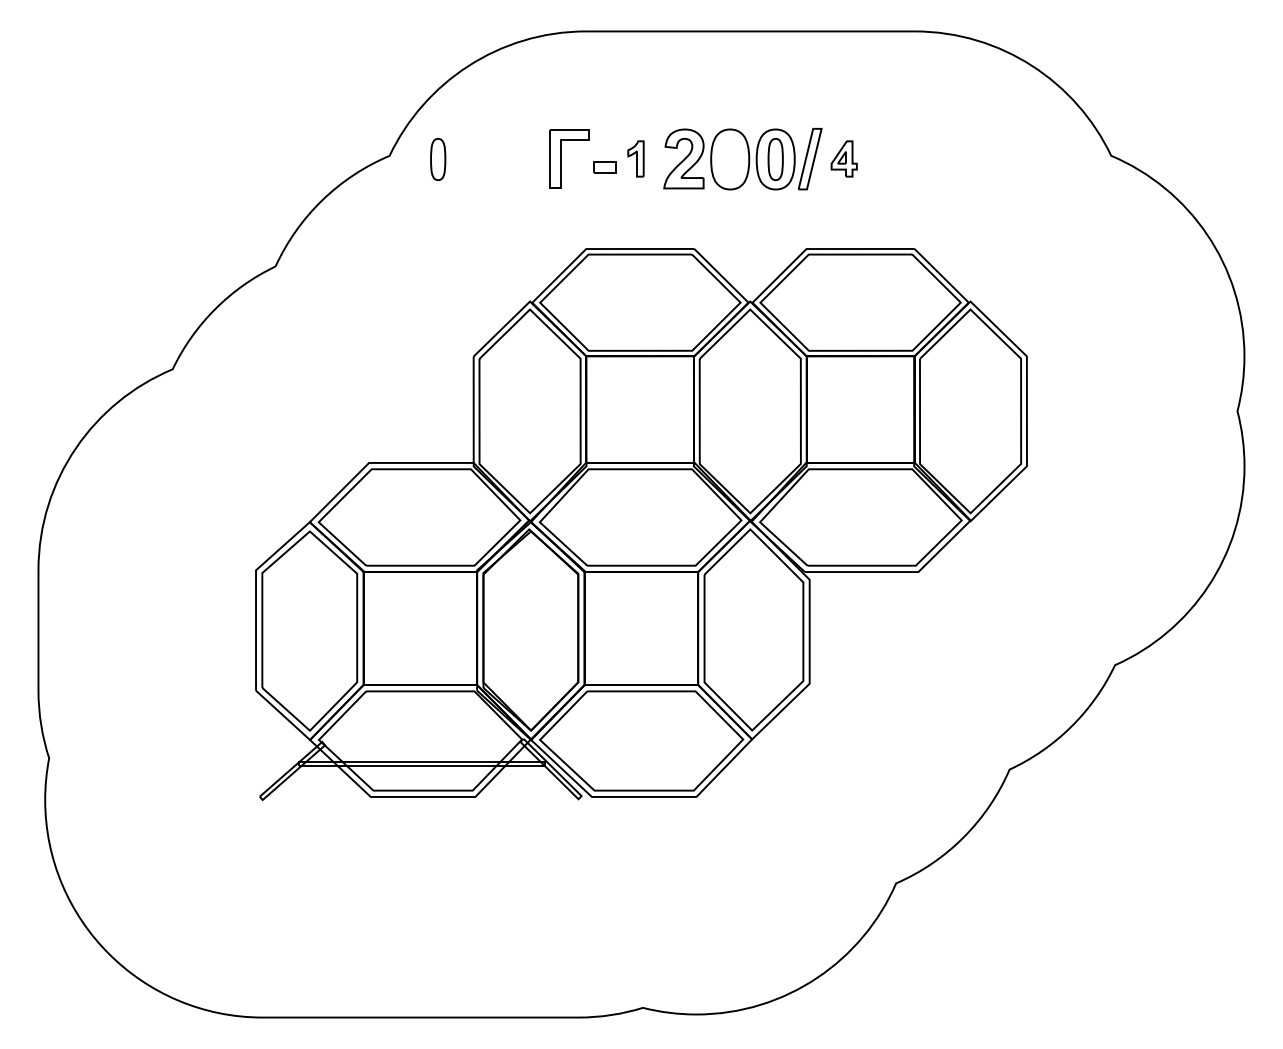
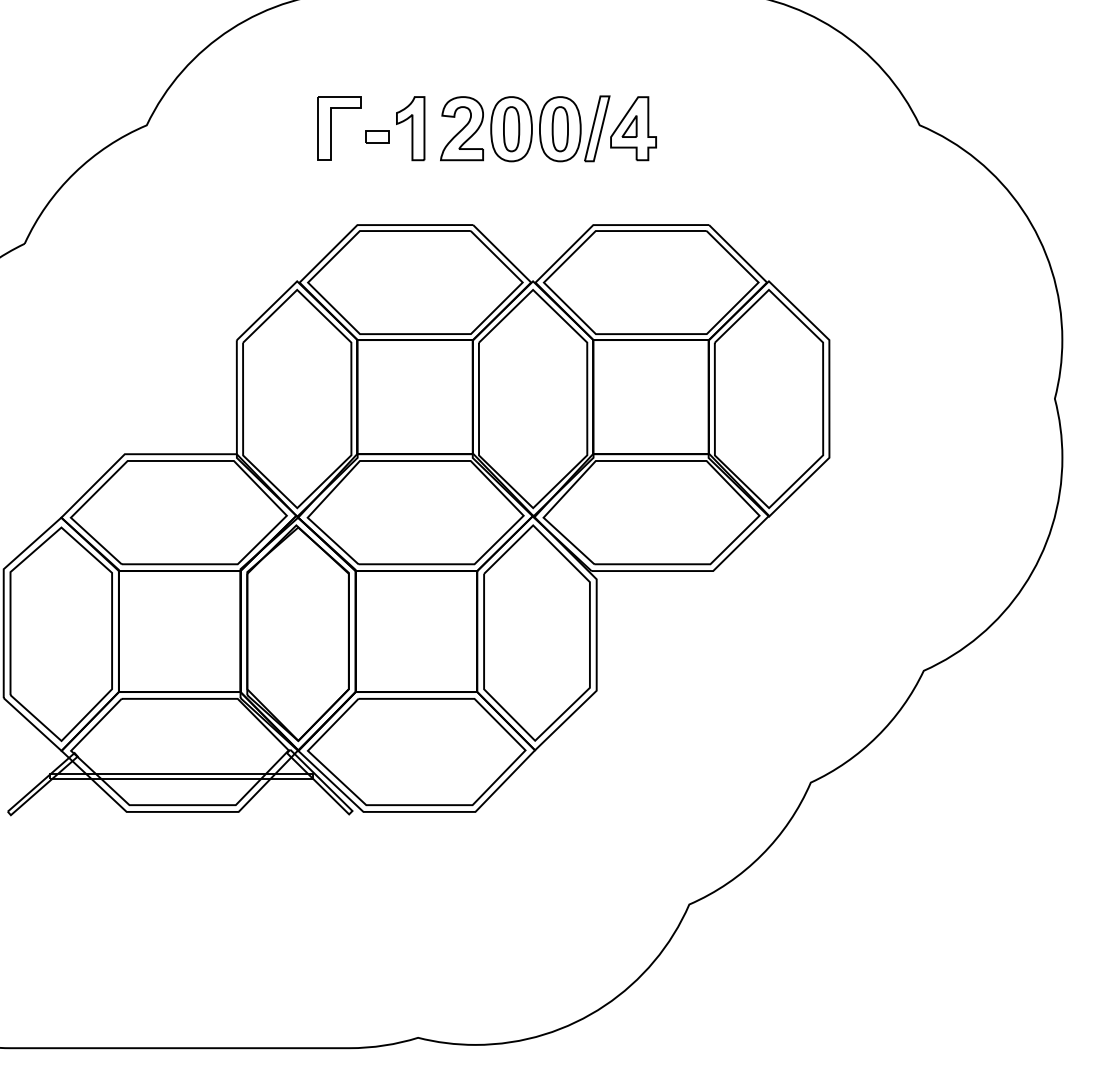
part: (635, 158) -> (410, 128), size x1.67
part: (844, 158) -> (633, 128), size x1.67
part: (438, 159) -> (511, 129), moved

